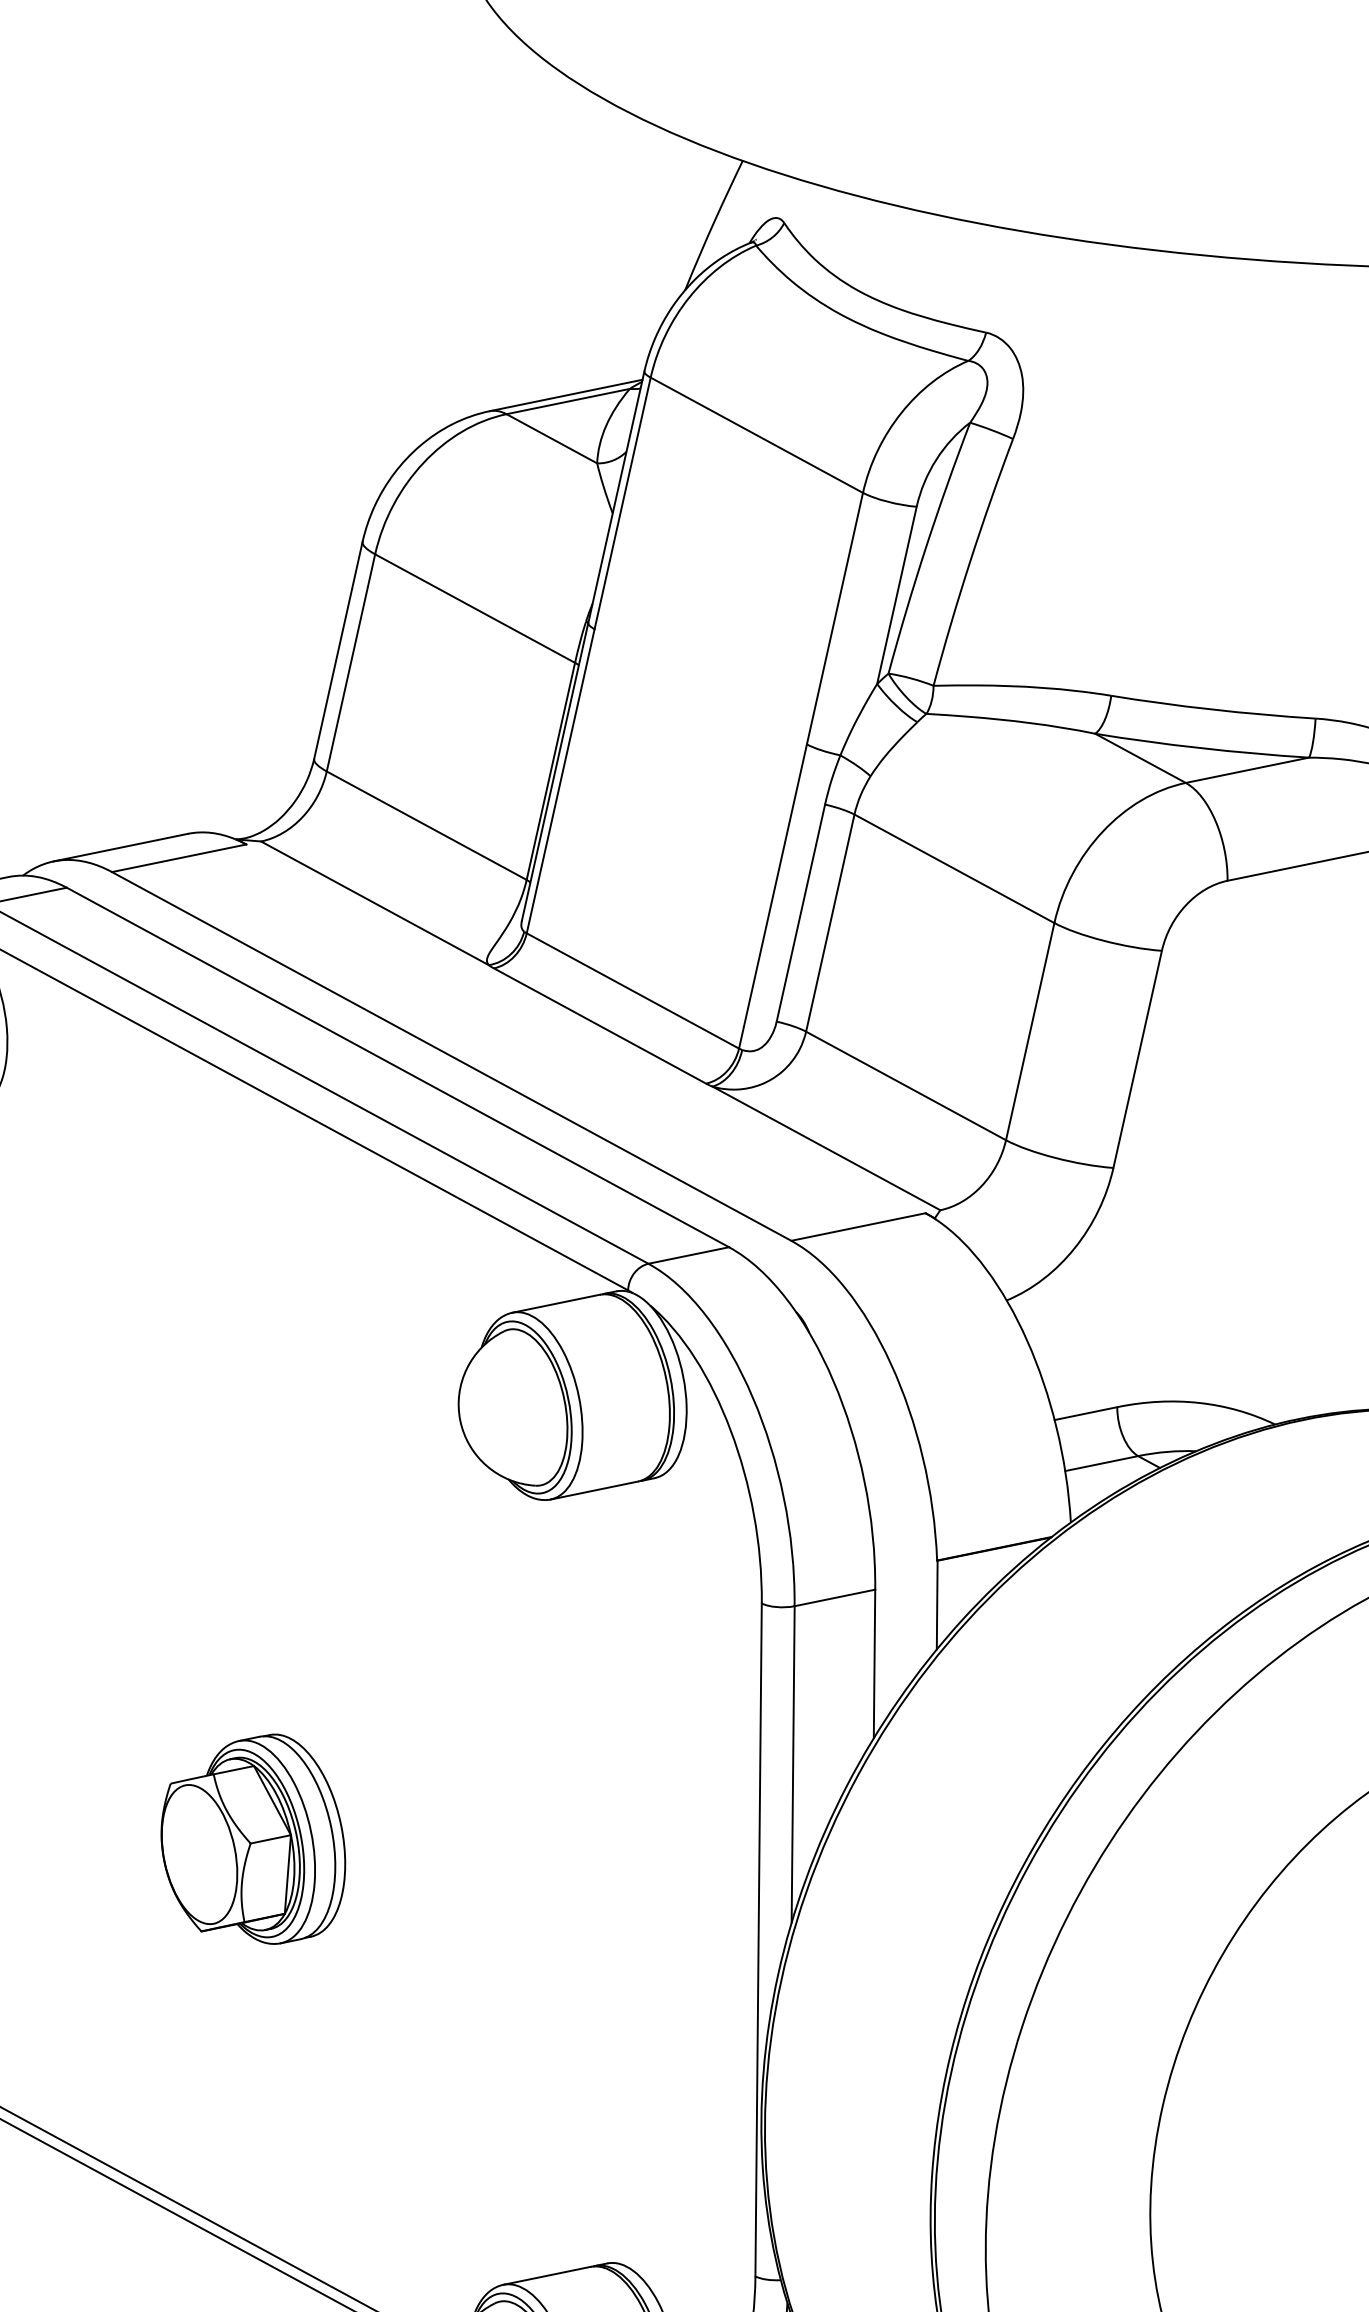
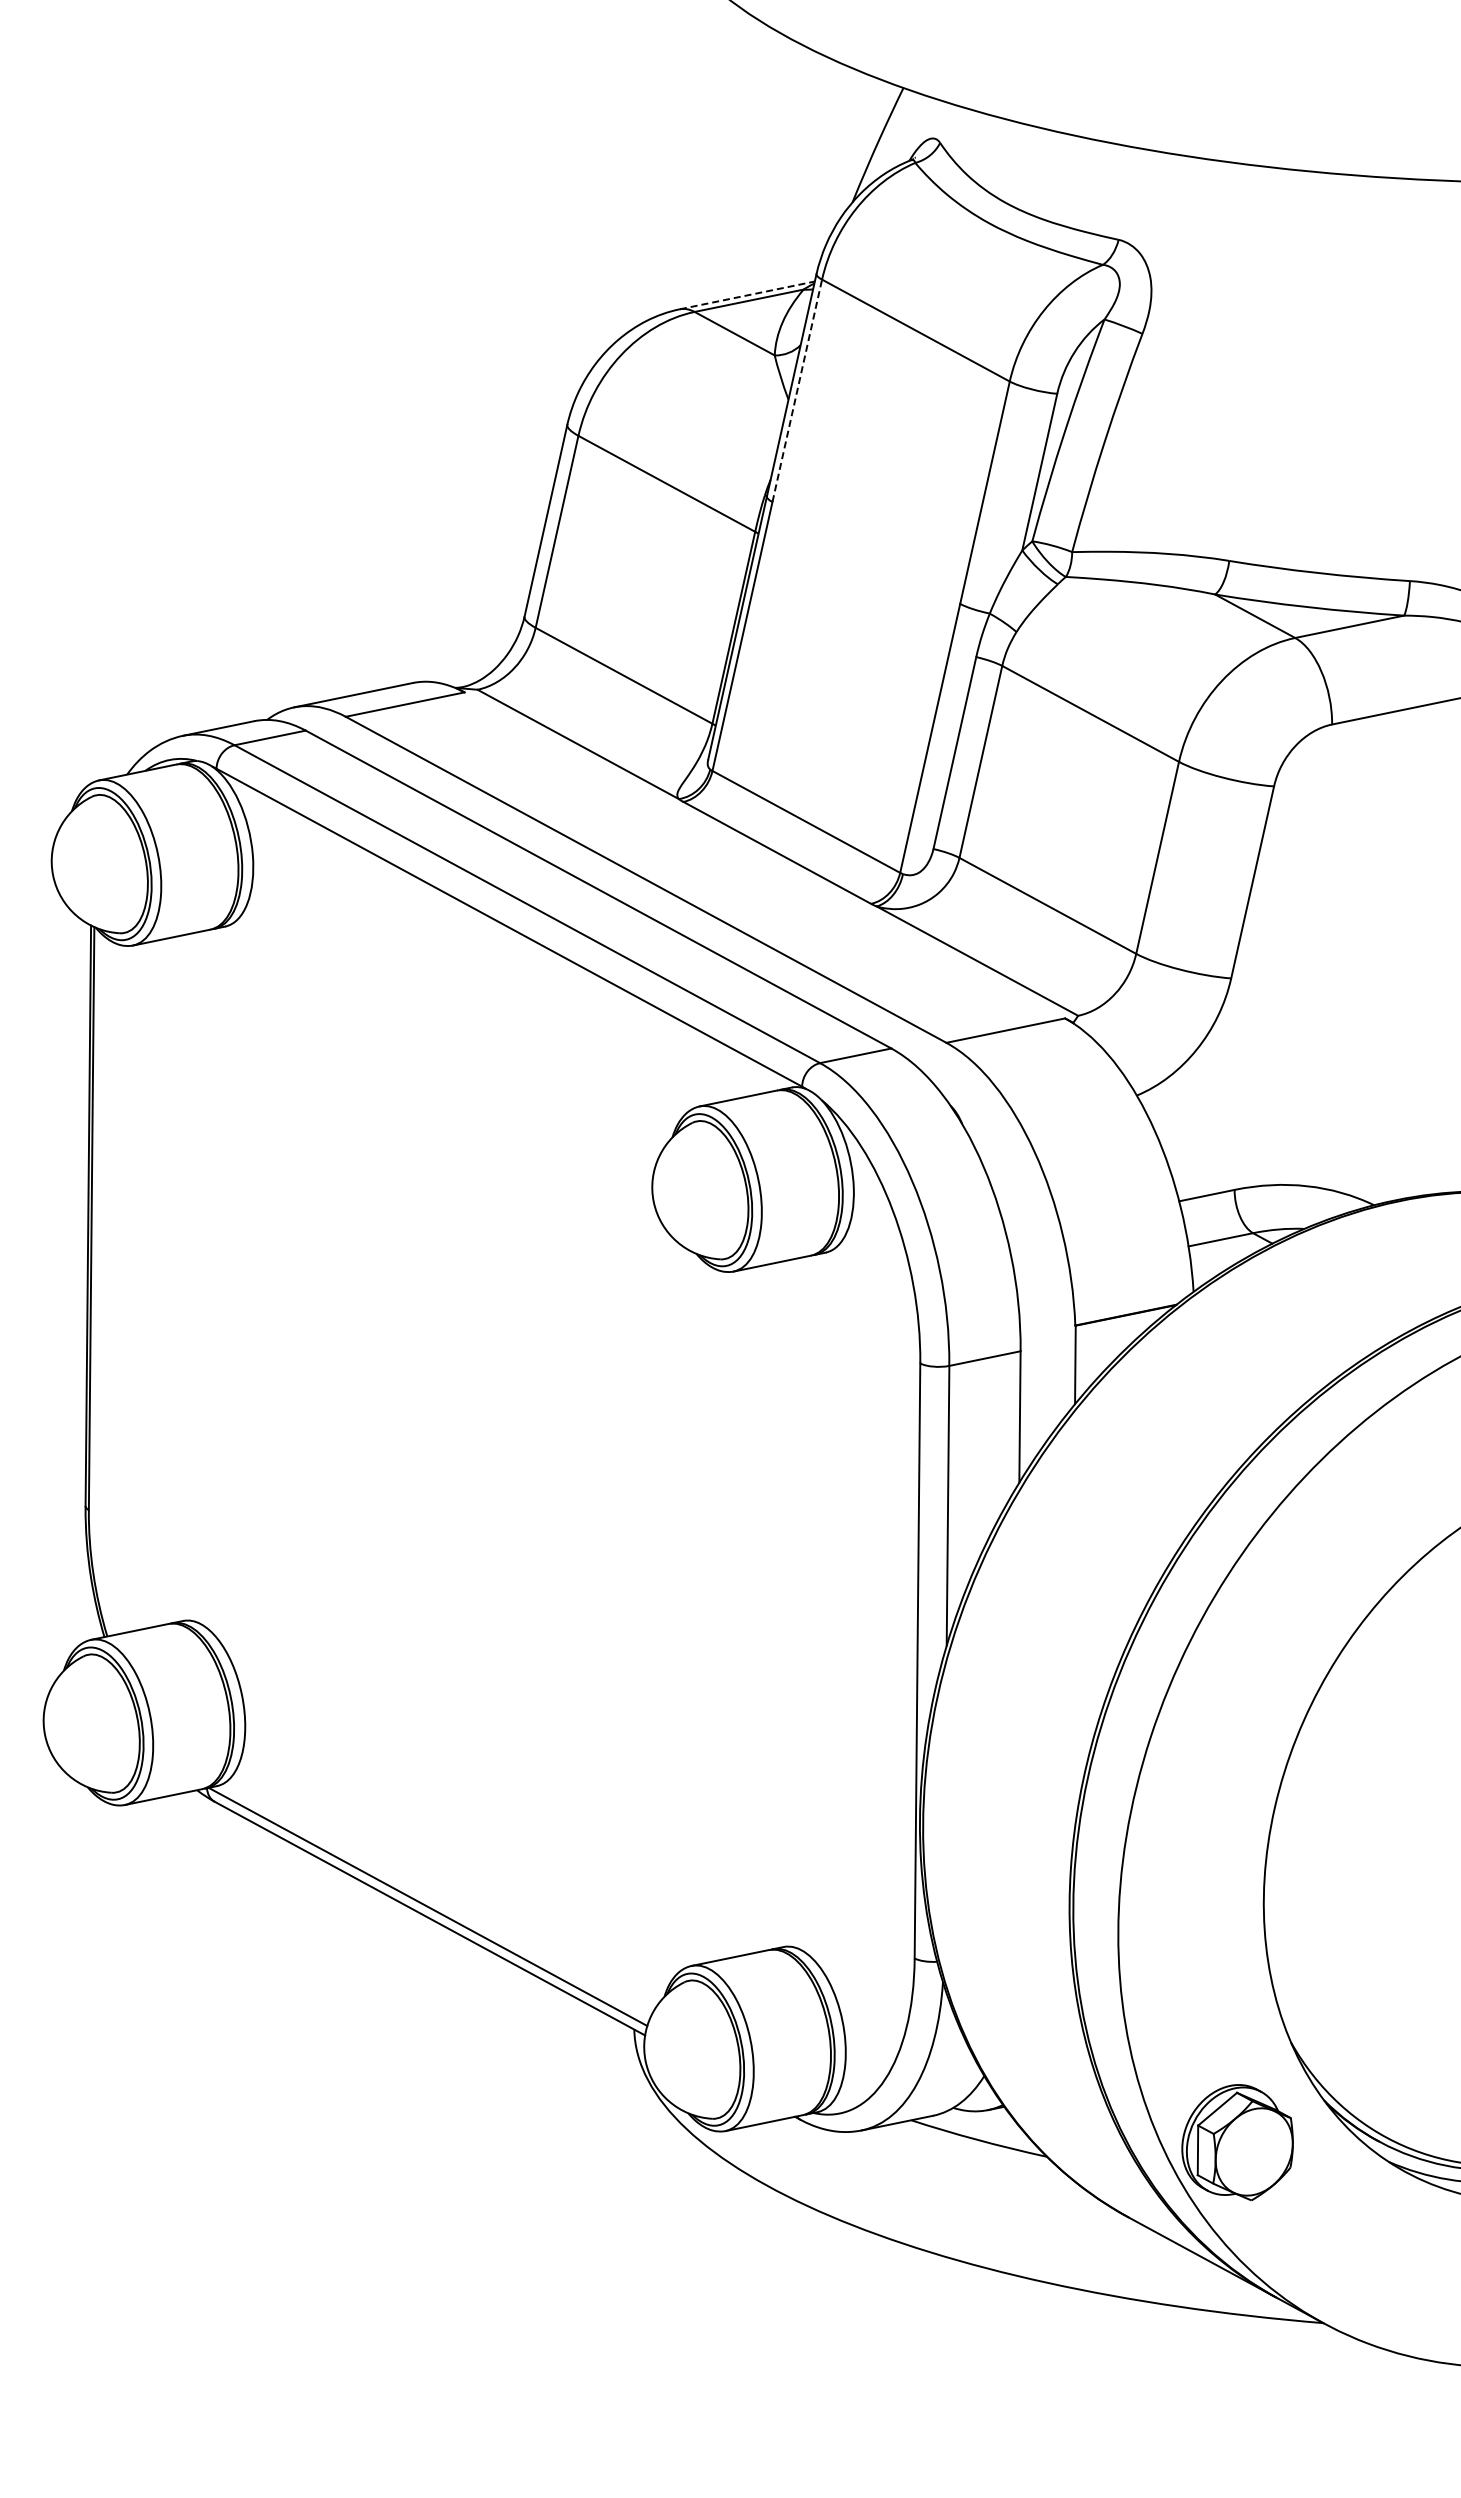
line: (566, 395) -> (747, 295), solid -> dashed
line: (622, 503) -> (797, 390), solid -> dashed
part: (253, 1838) -> (470, 1571), removed

